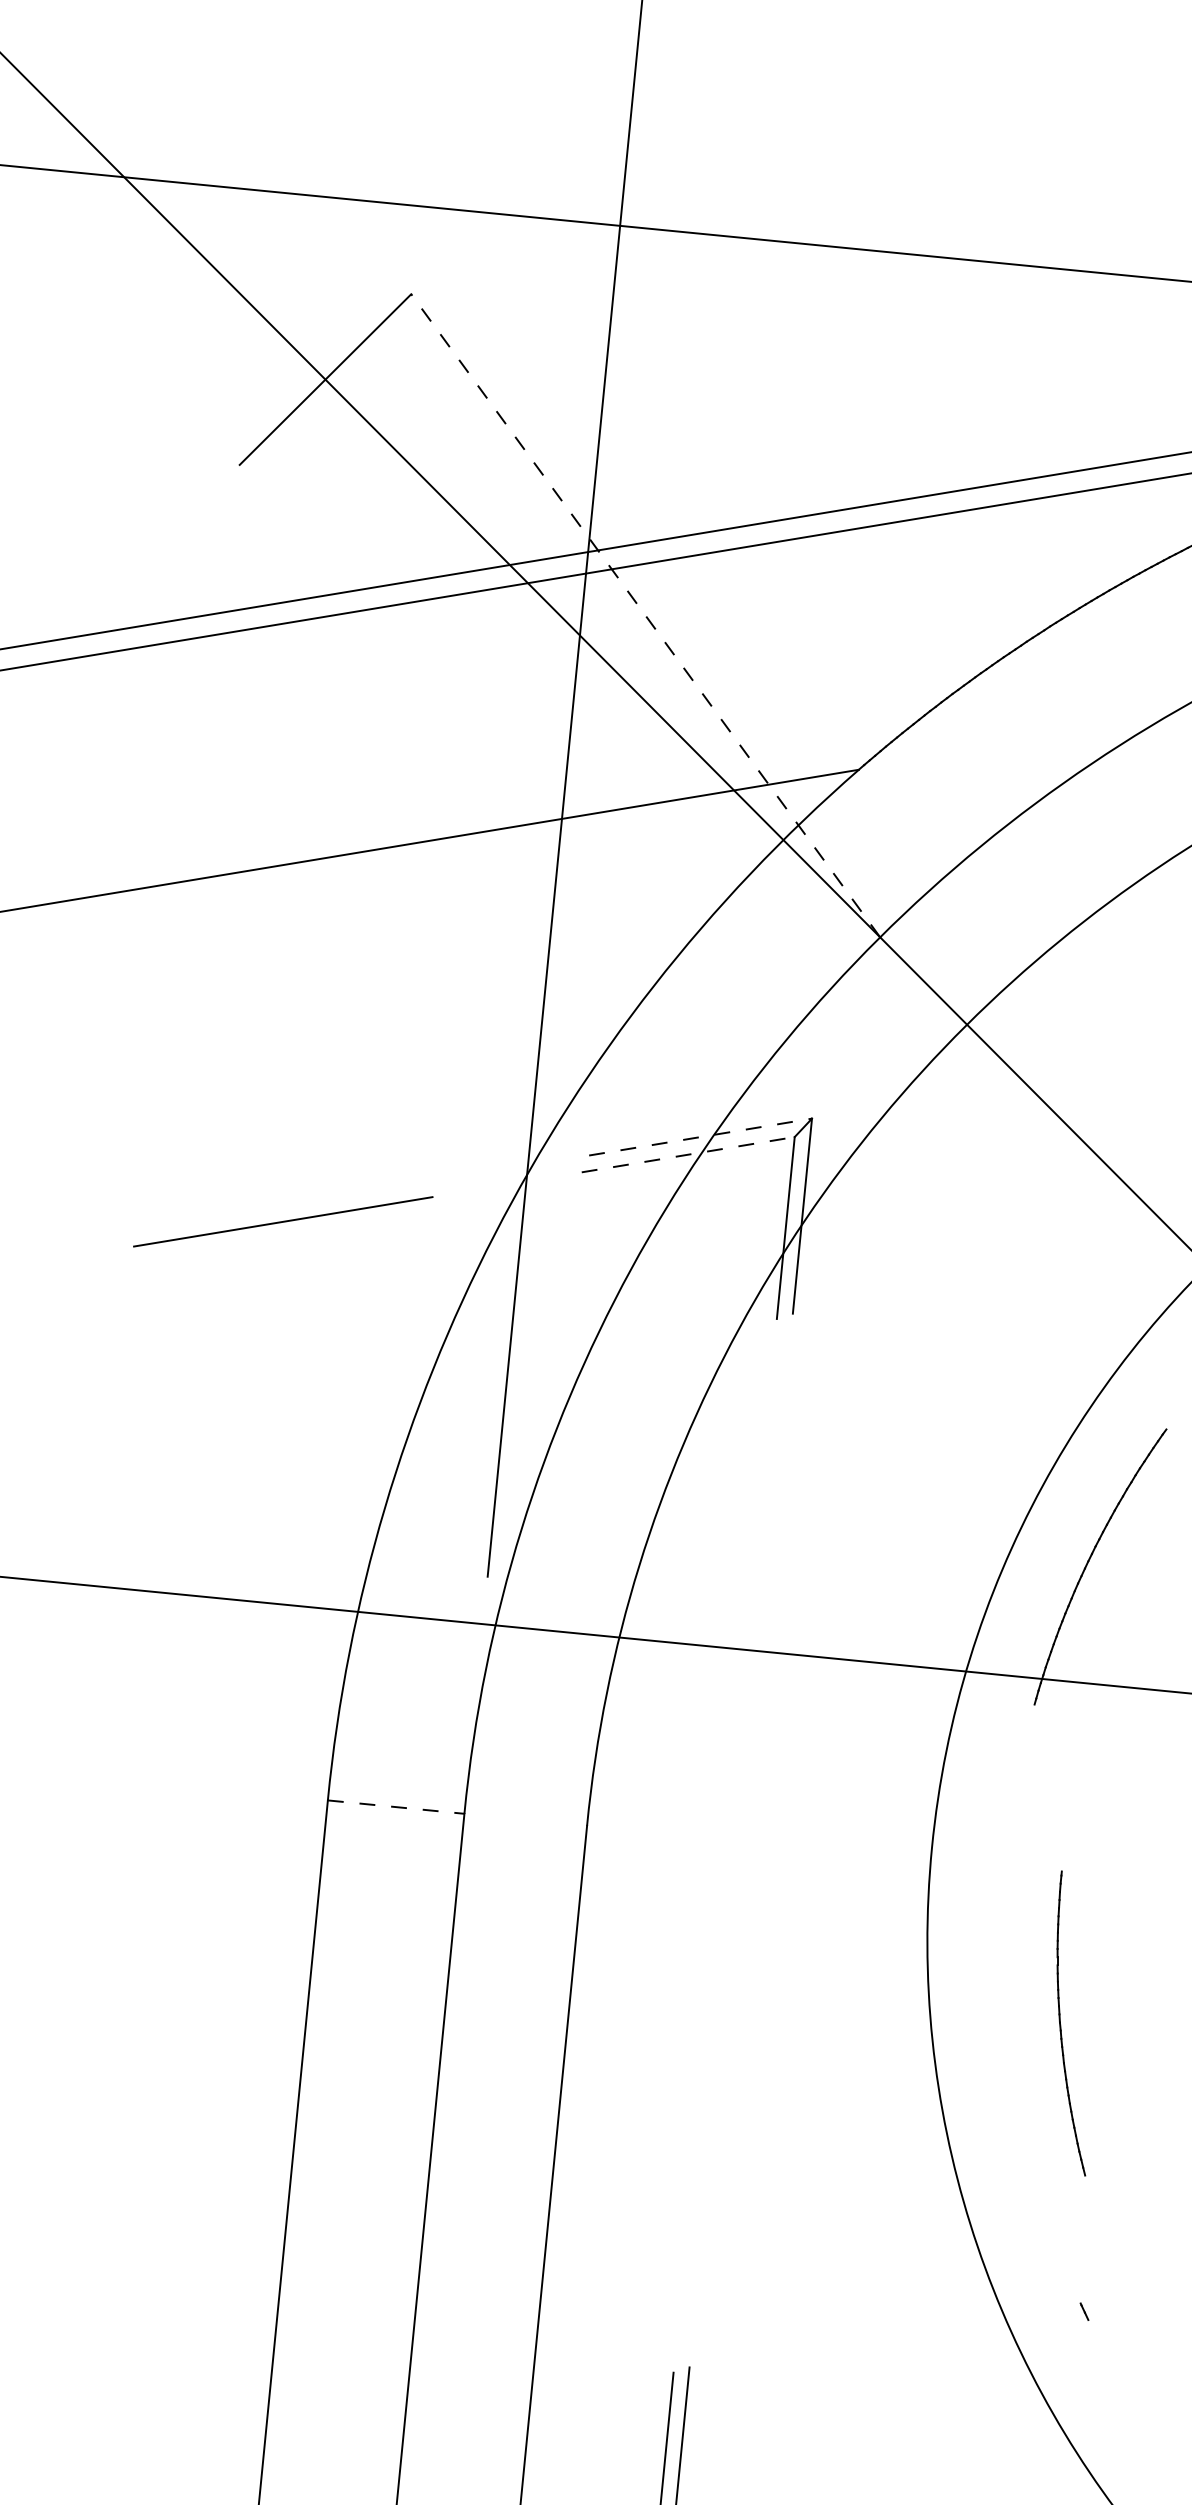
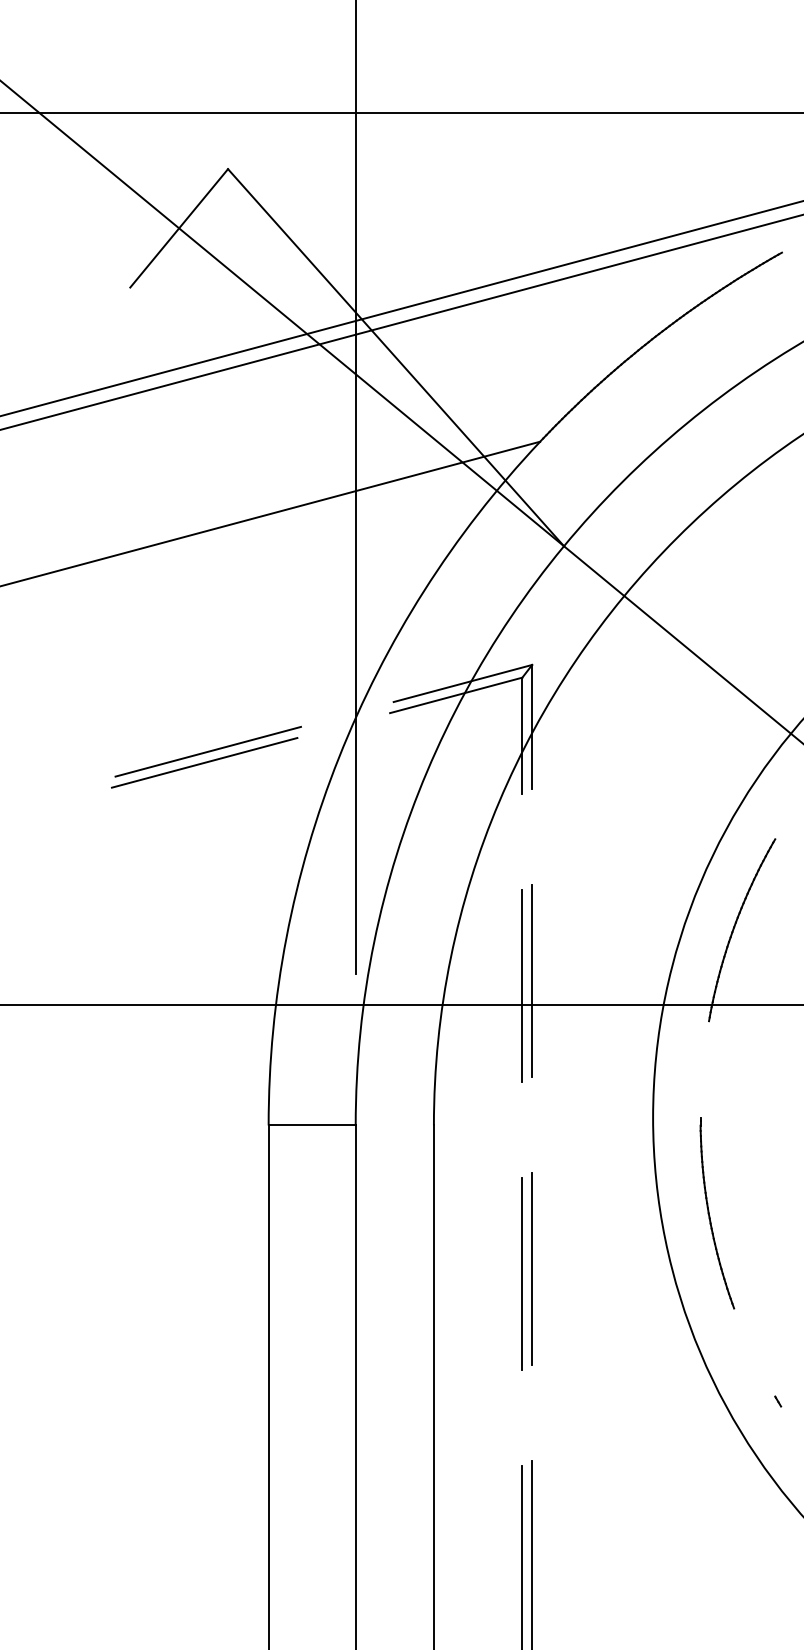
line: (646, 615) -> (396, 357), dashed -> solid
line: (699, 1137) -> (462, 683), dashed -> solid
line: (688, 1154) -> (456, 695), dashed -> solid
line: (289, 1204) -> (207, 751), added
line: (763, 1615) -> (532, 981), added
line: (747, 1619) -> (522, 985), added
line: (396, 1807) -> (312, 1125), dashed -> solid
part: (1062, 2026) -> (710, 1215), moved
line: (719, 2066) -> (532, 1269), added
line: (703, 2071) -> (522, 1273), added

